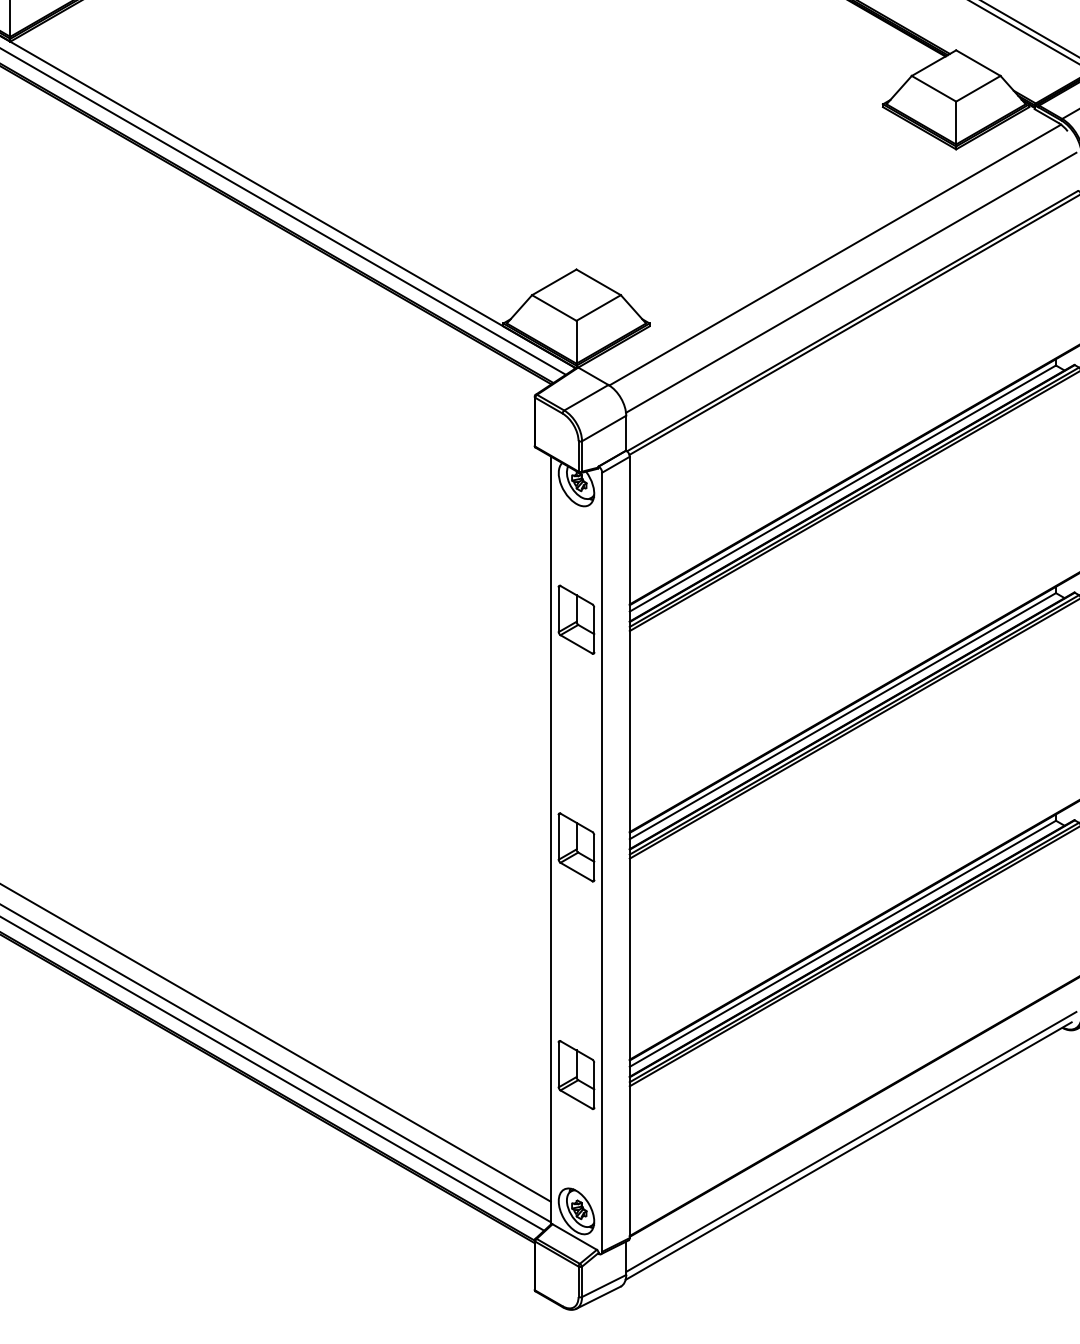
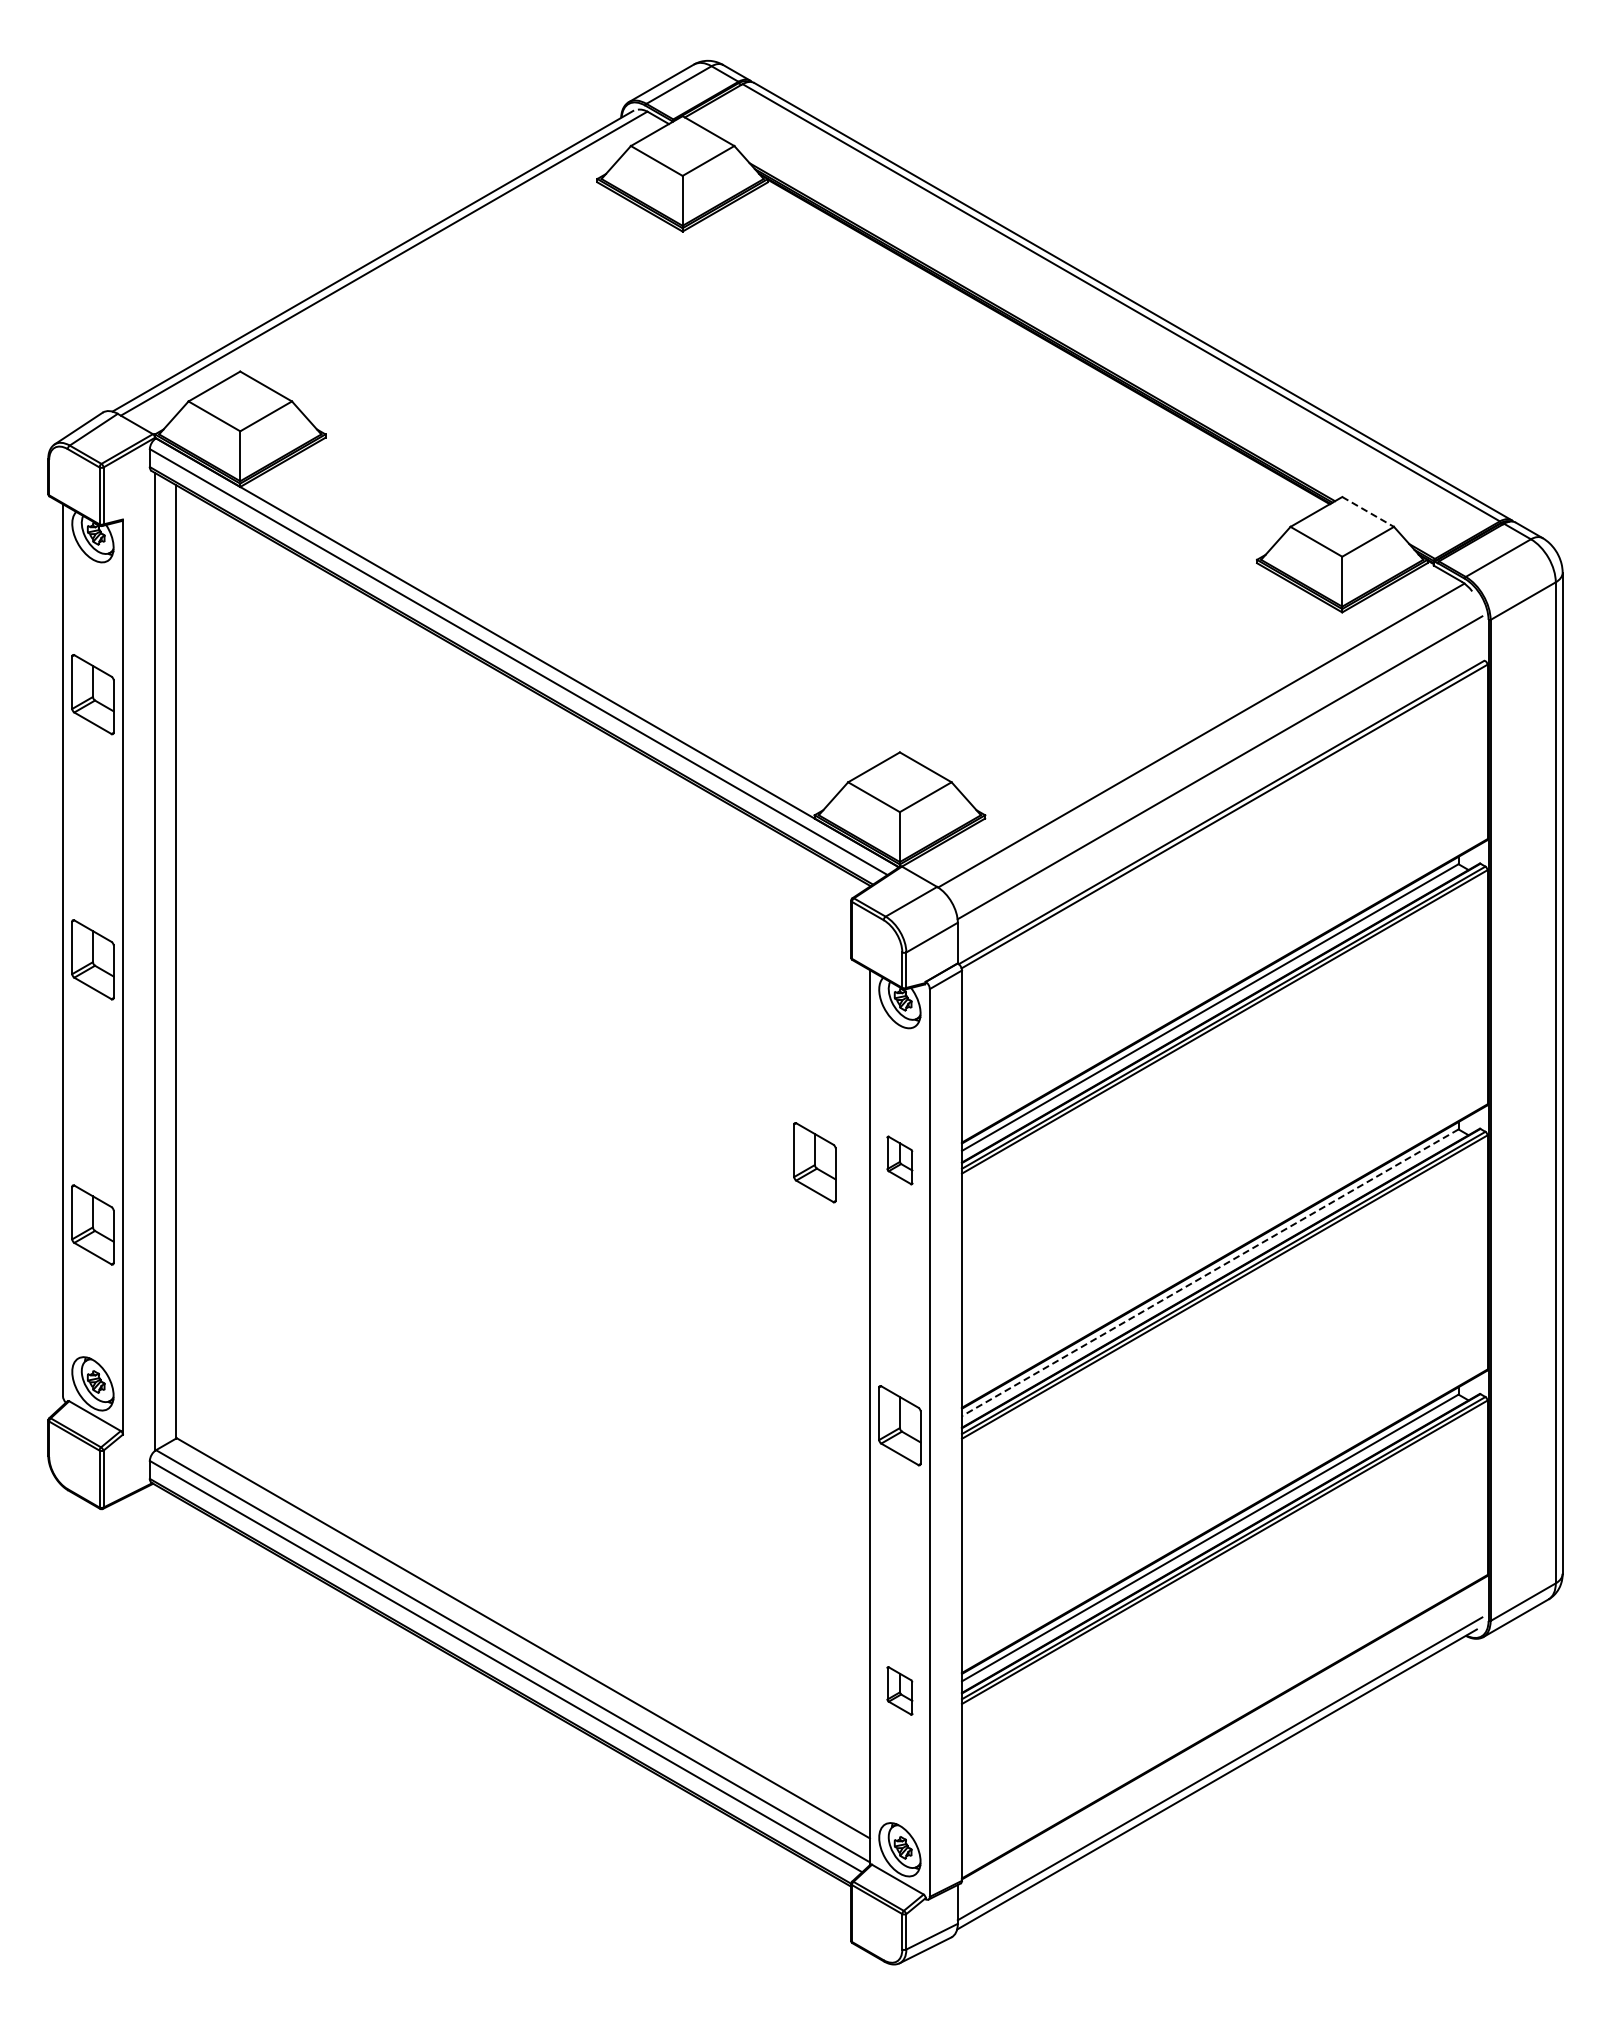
line: (978, 62) -> (1368, 511), solid -> dashed
part: (576, 619) -> (899, 1160), size x0.6
part: (503, 621) -> (814, 1162), added
line: (843, 715) -> (1210, 1272), solid -> dashed
part: (576, 1074) -> (899, 1690), size x0.6

